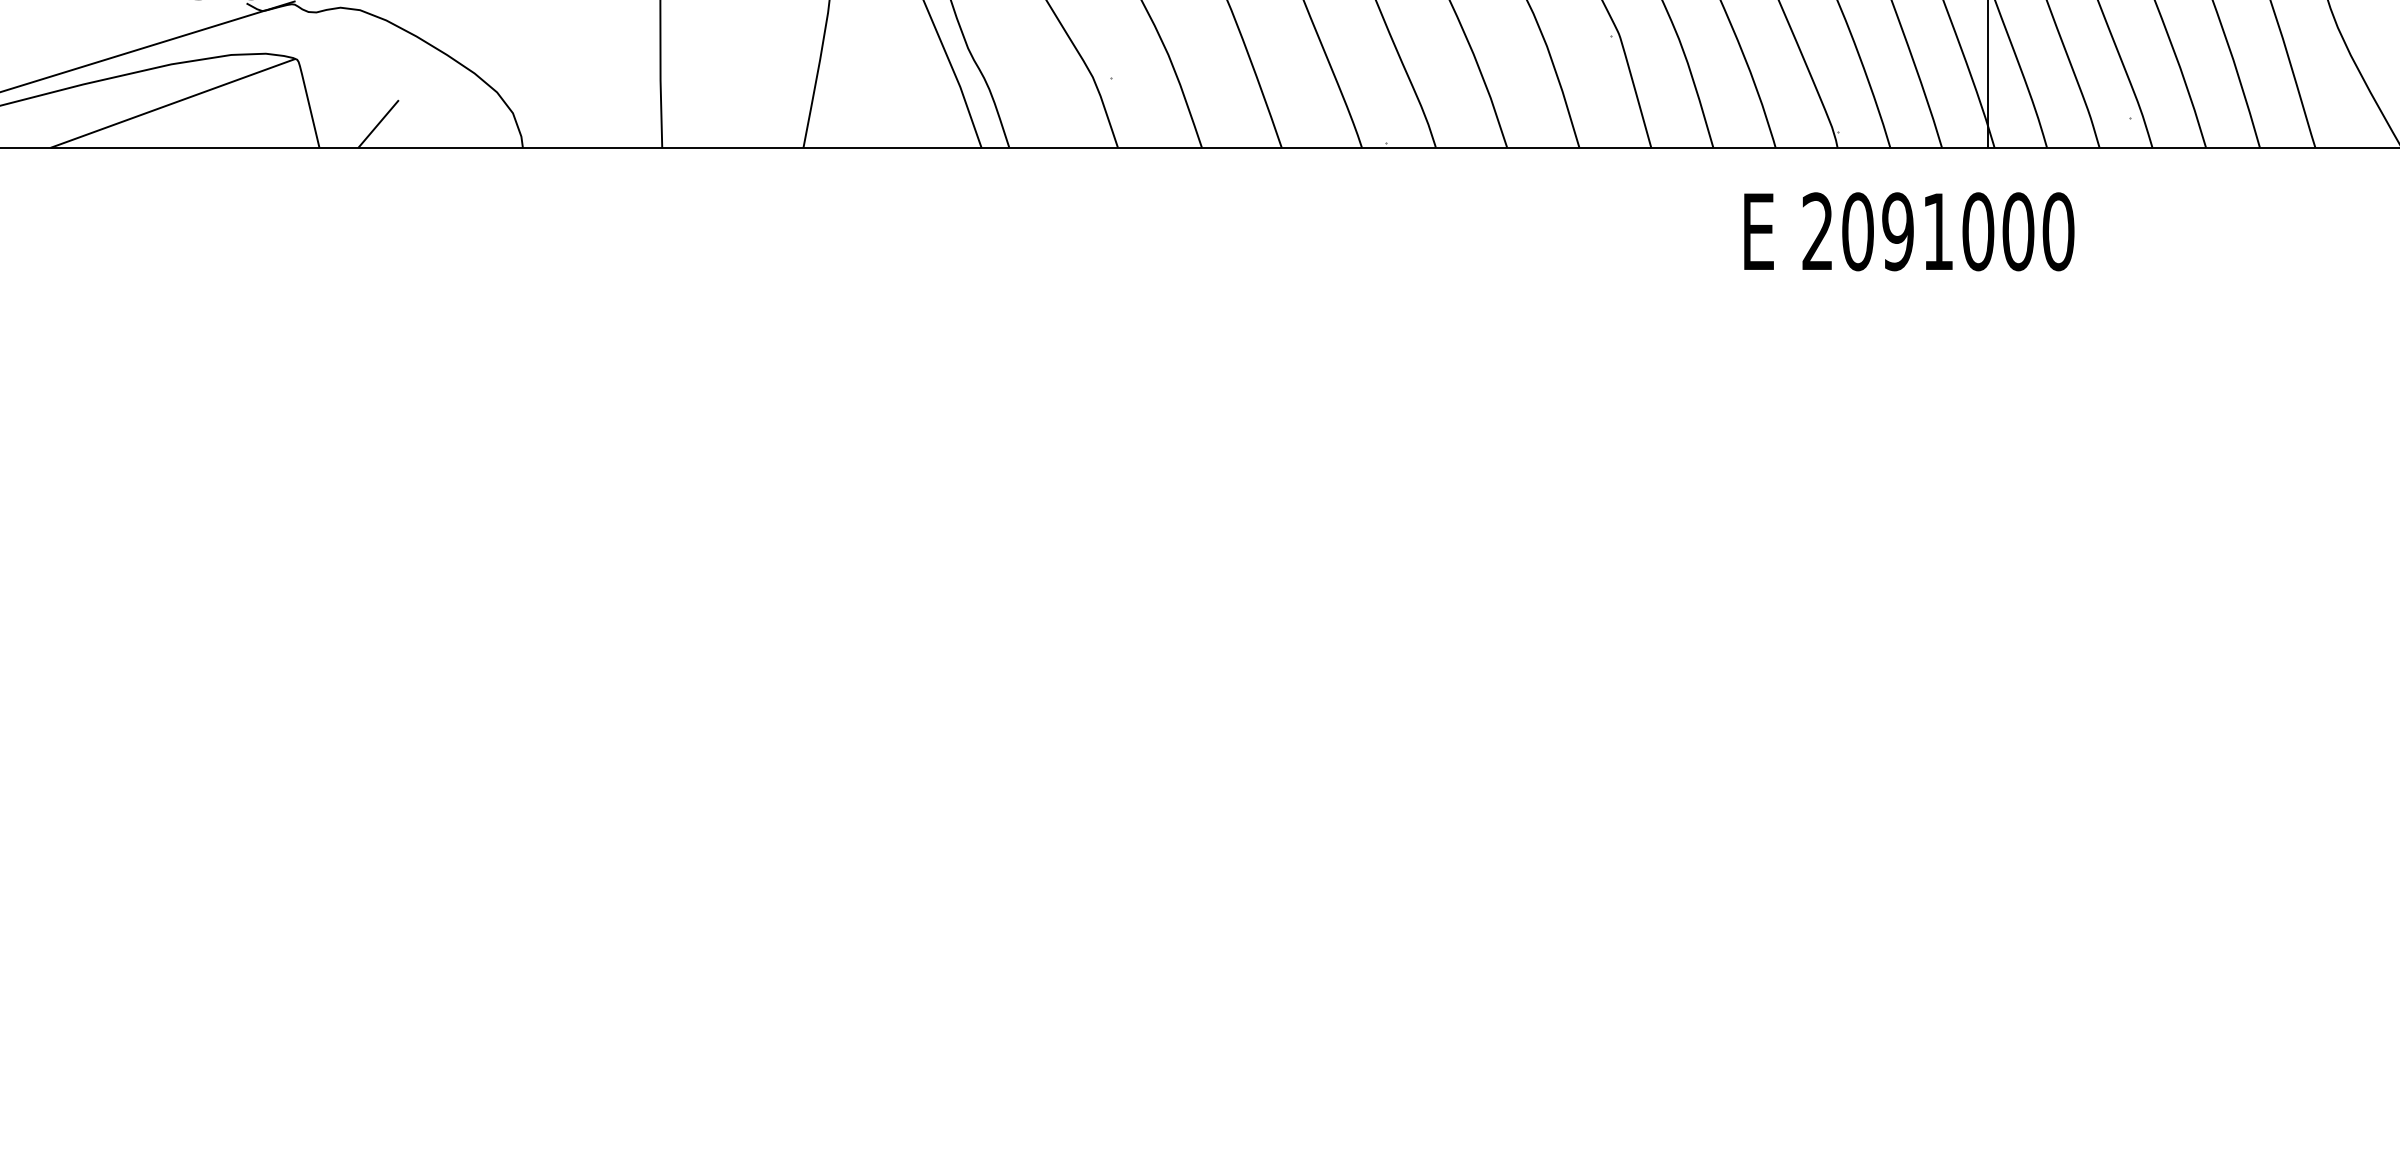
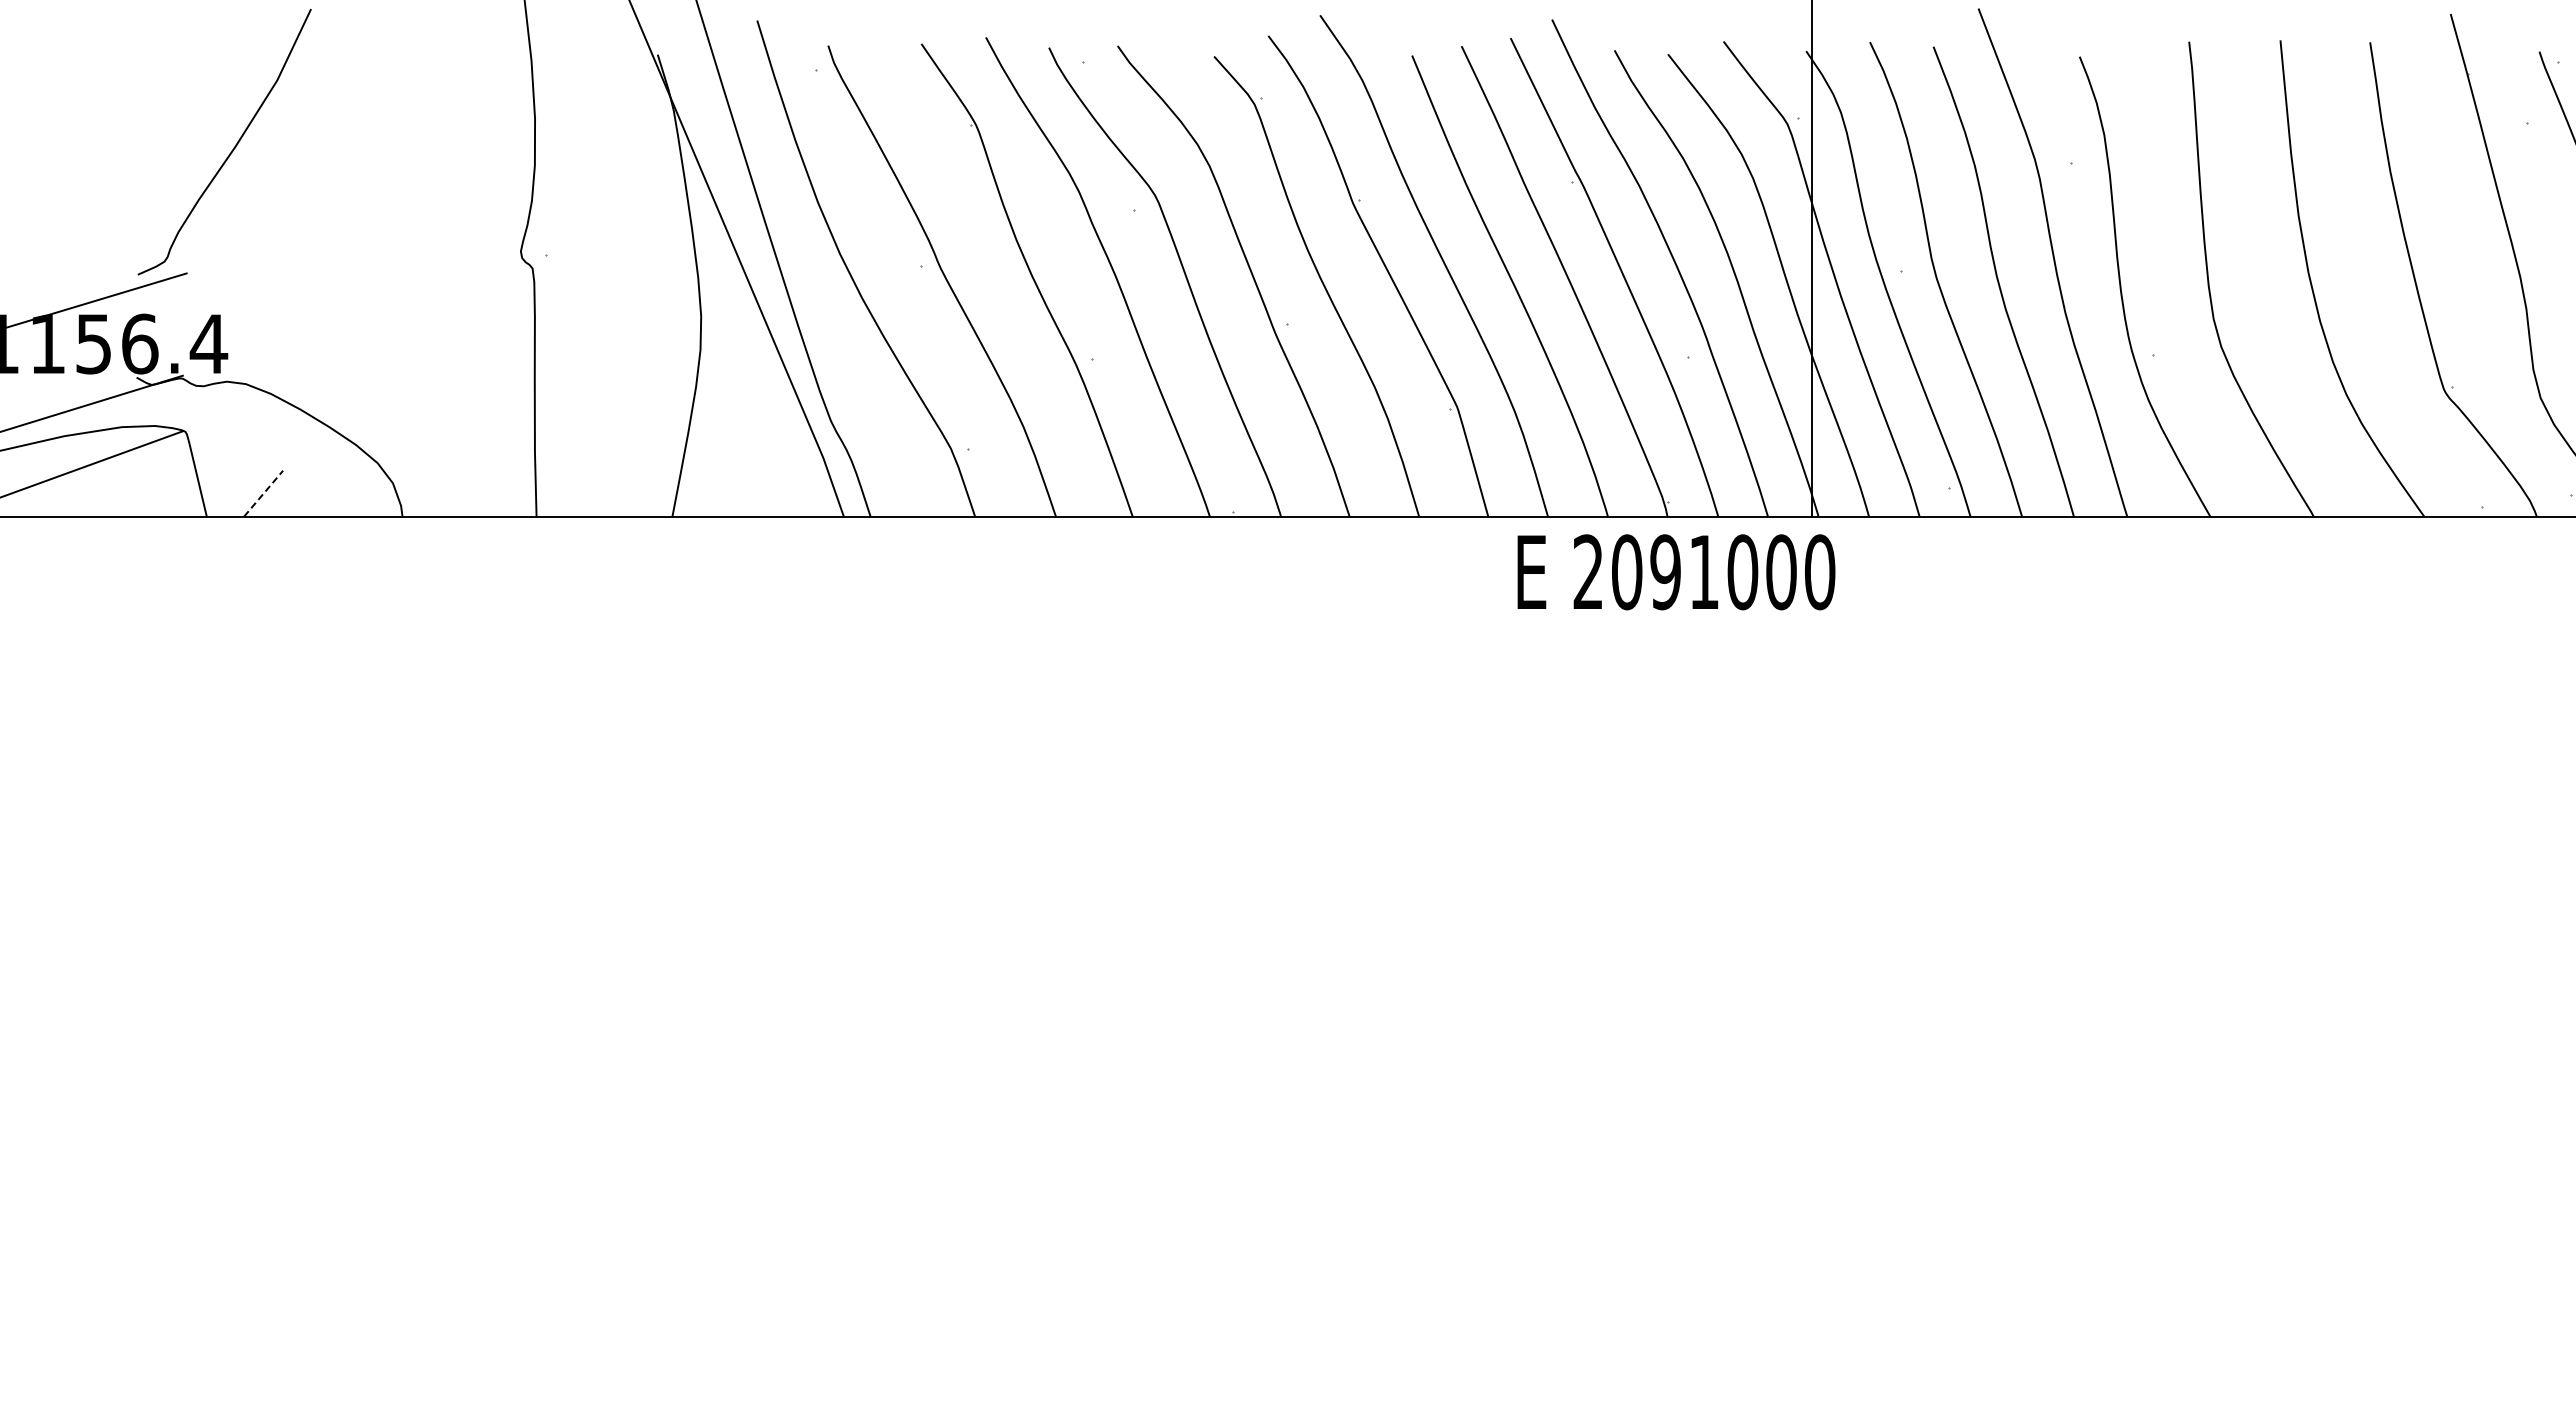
line: (378, 123) -> (263, 493), solid -> dashed
text: (1909, 231) -> (1676, 572), moved

